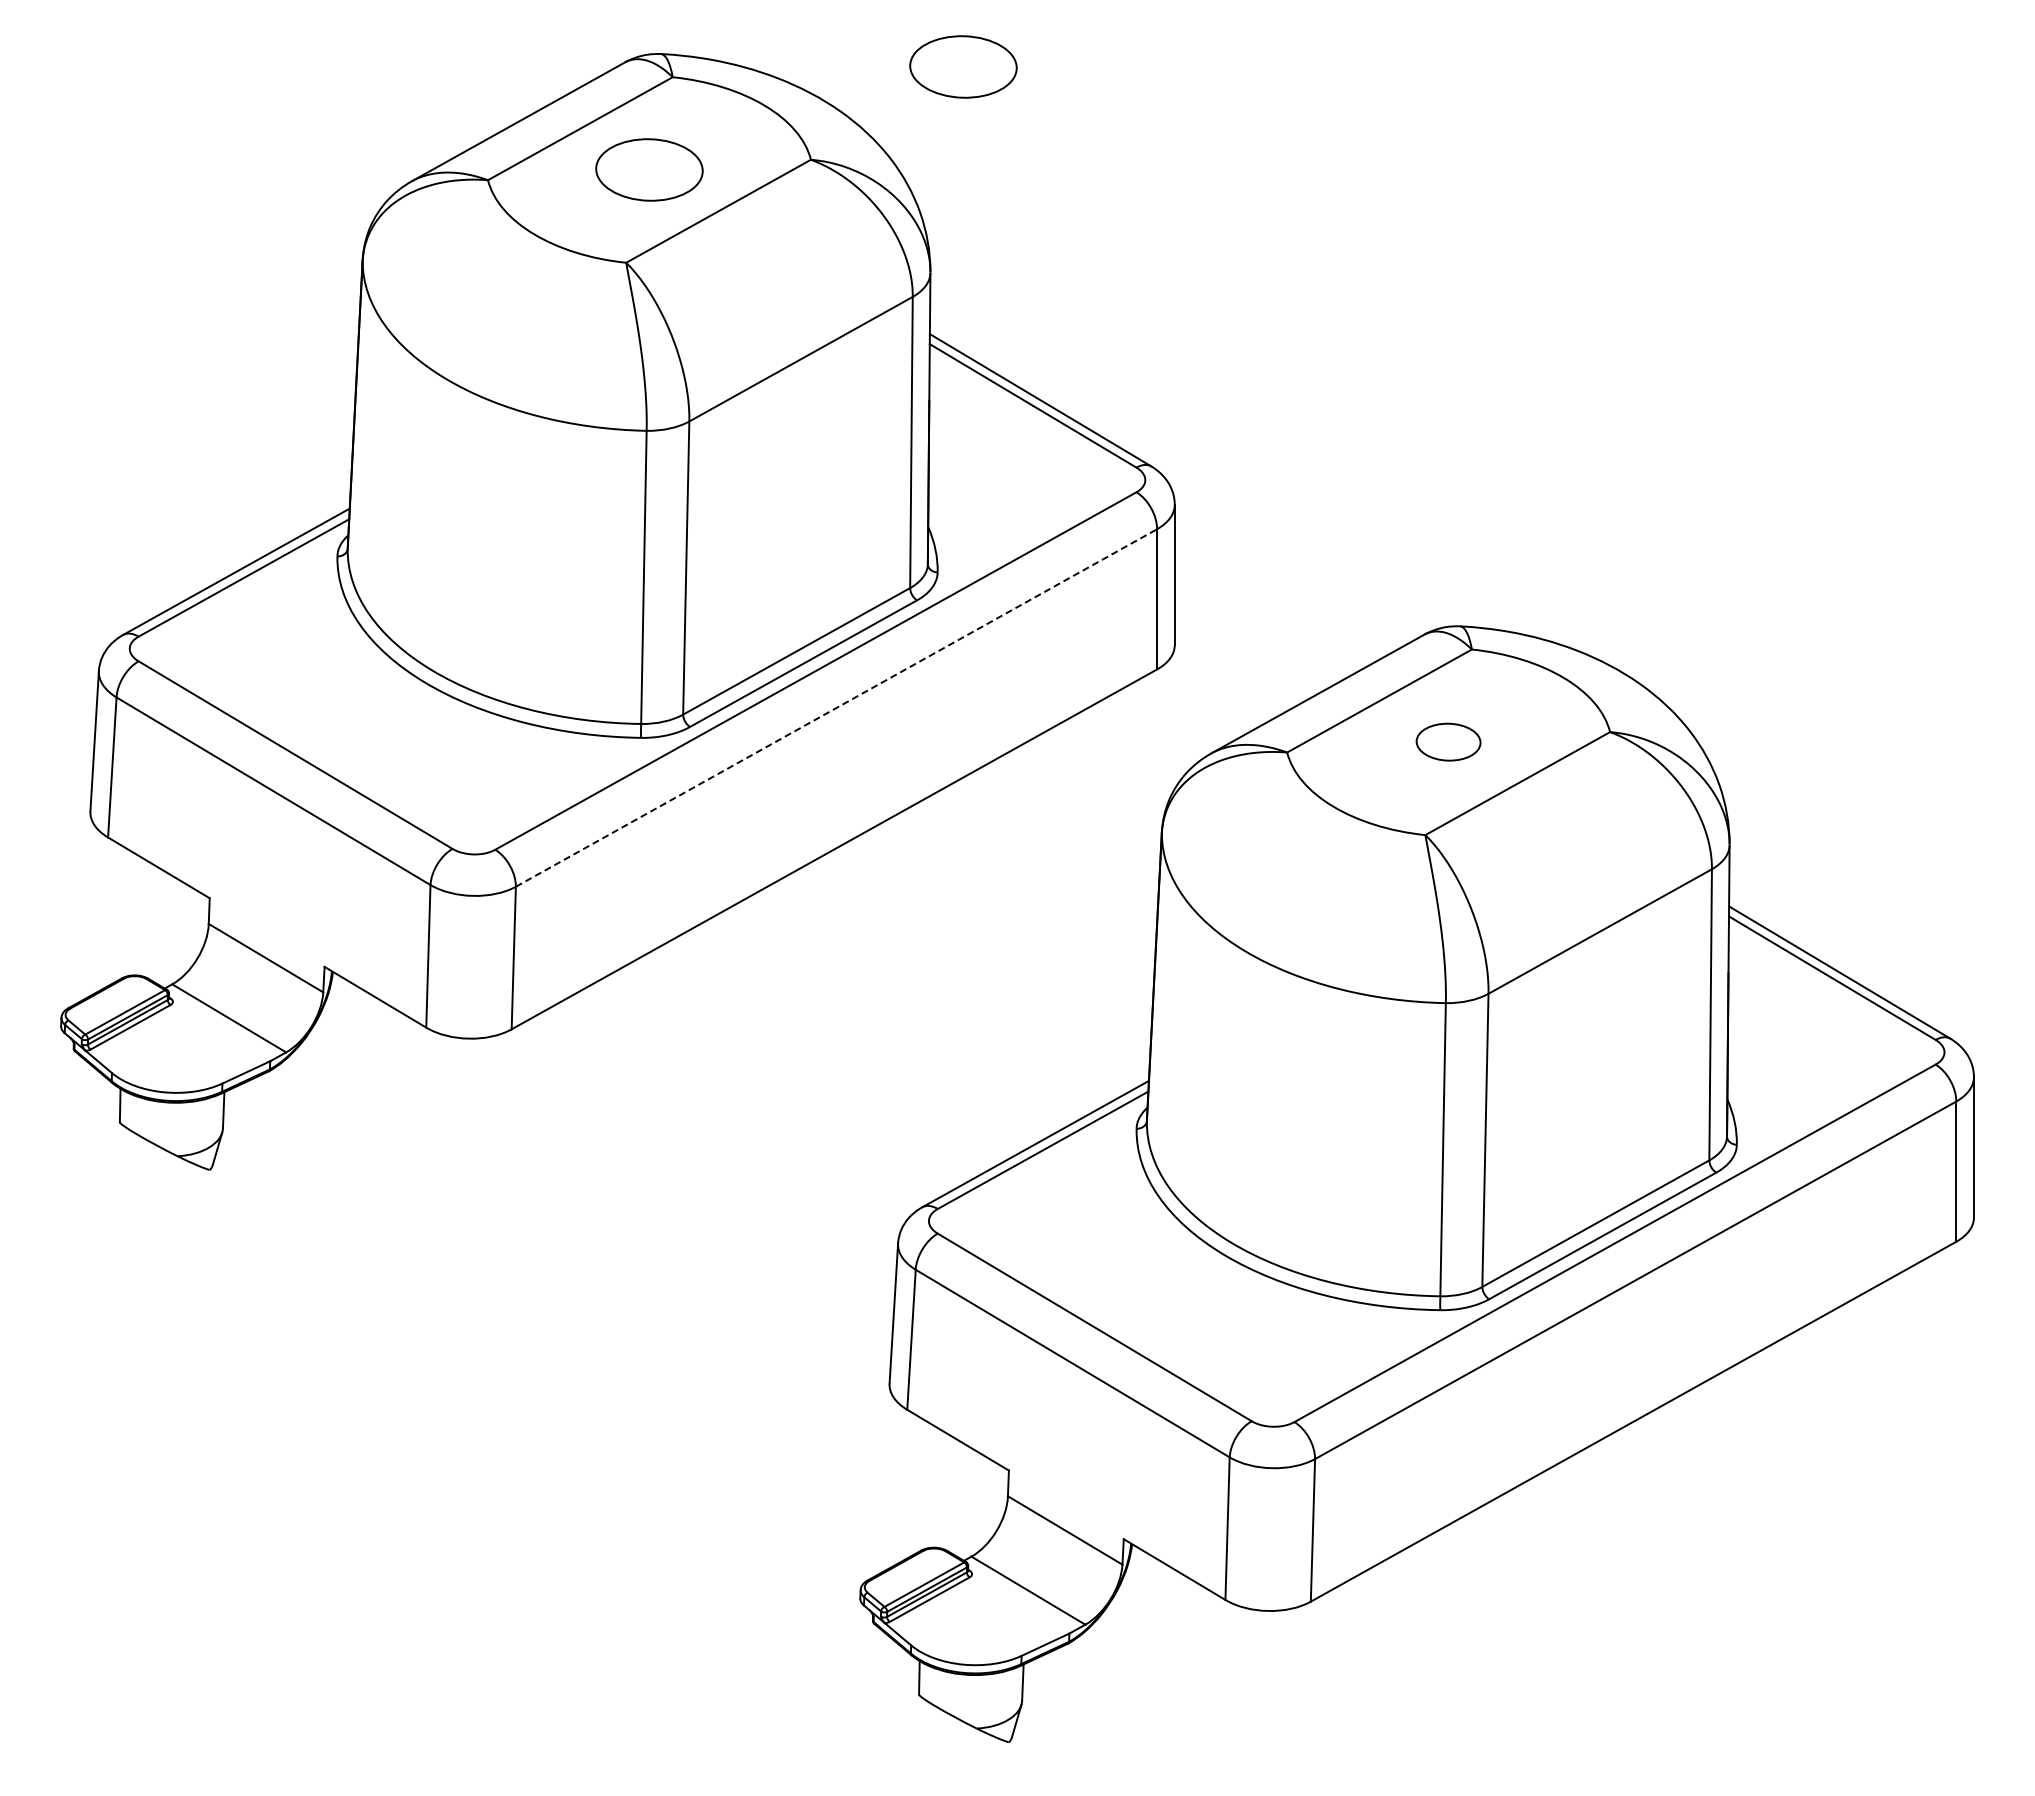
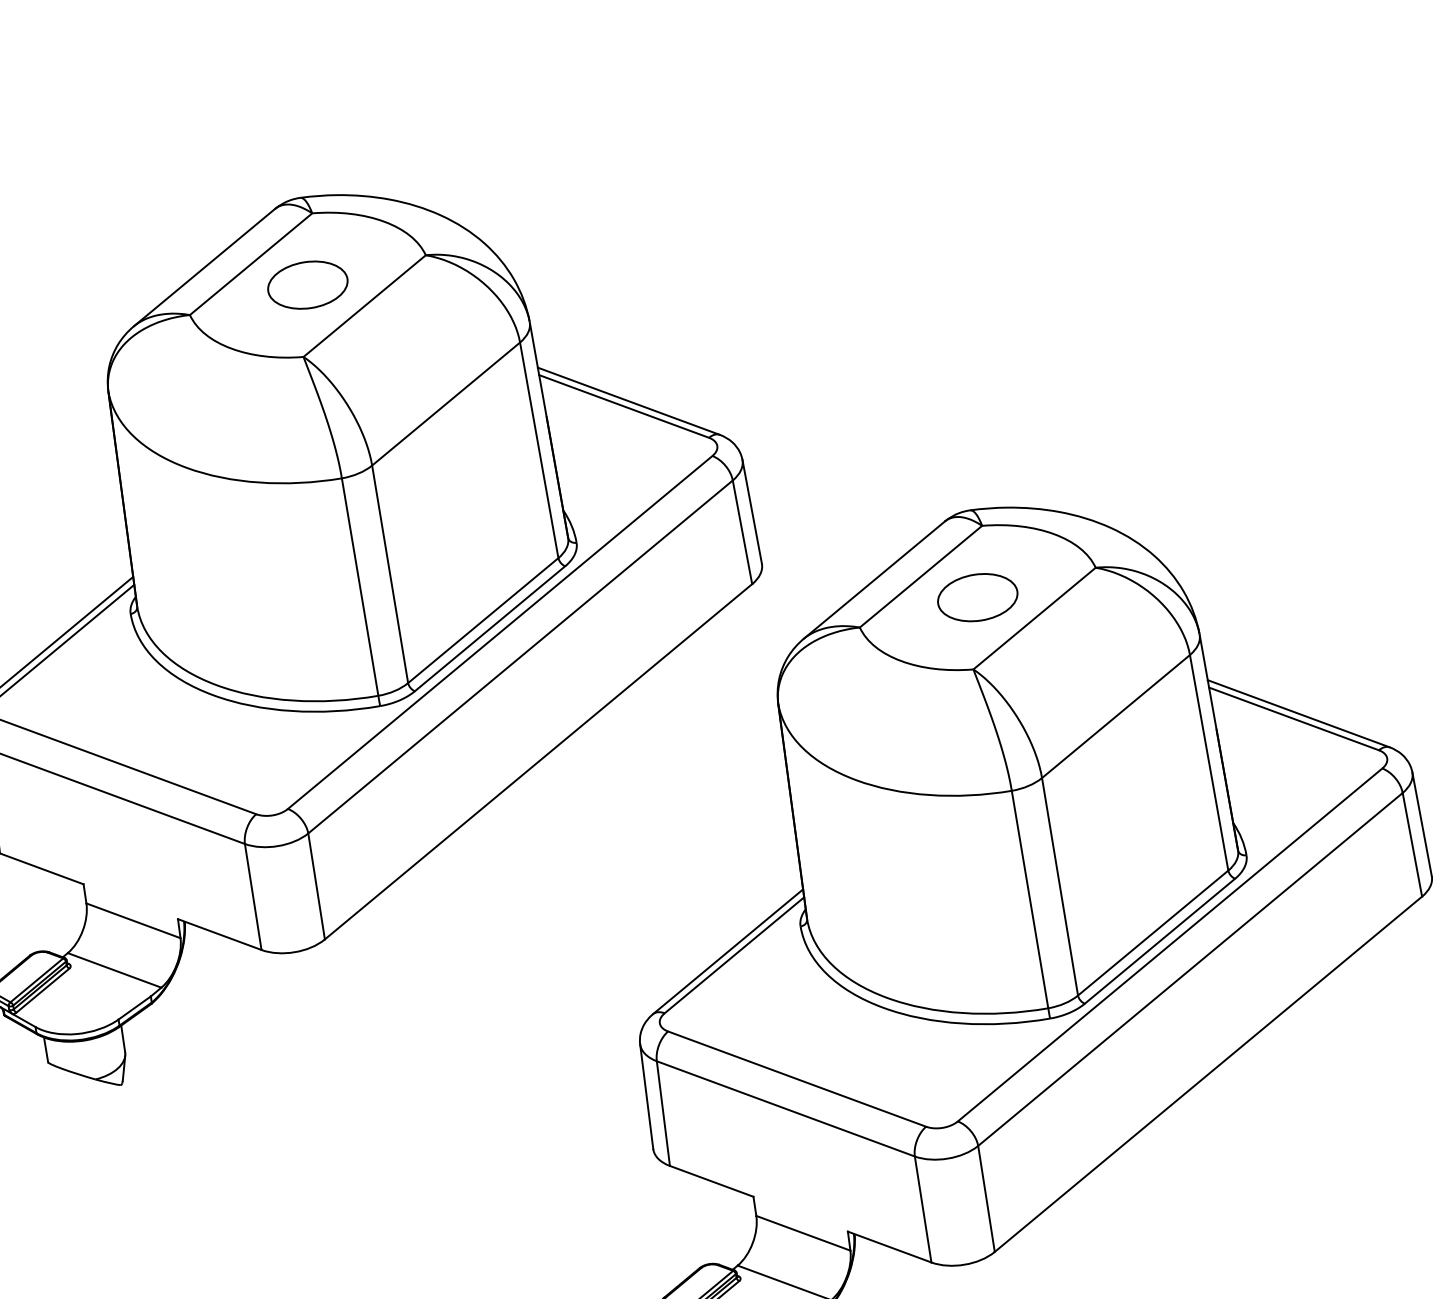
part: (963, 66) -> (525, 165), removed
line: (836, 707) -> (520, 656), dashed -> solid
part: (1448, 741) -> (977, 597), size x1.67

